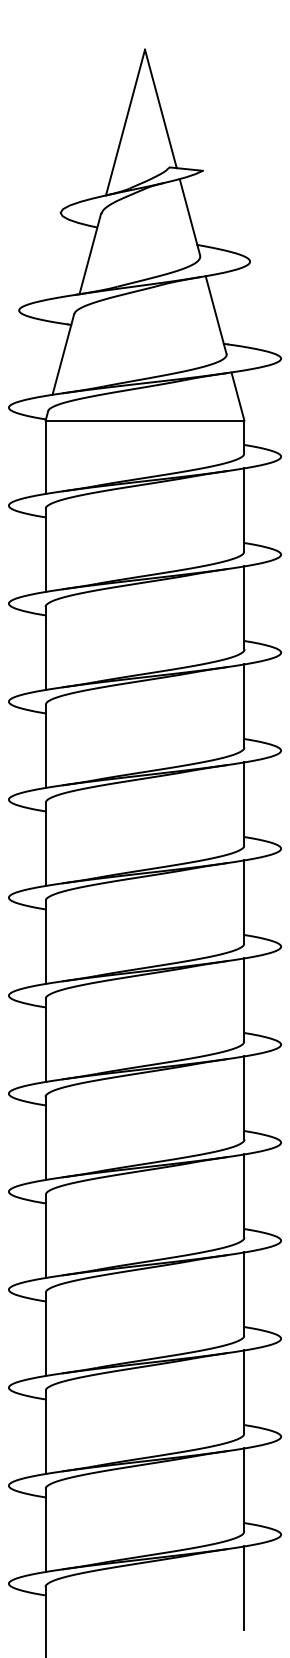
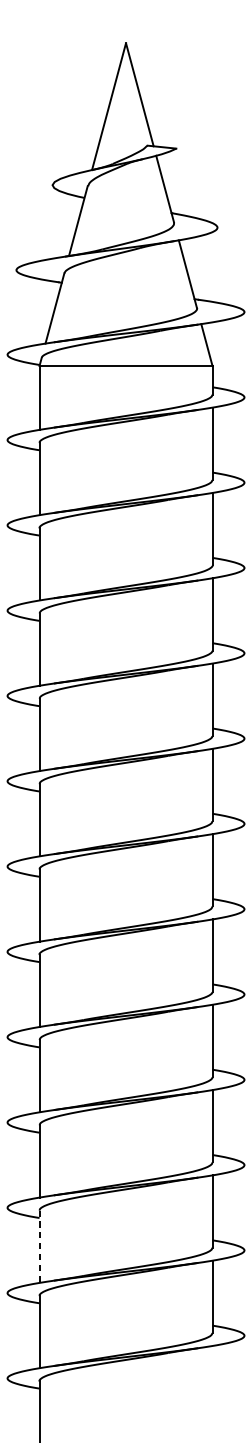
line: (45, 1432) -> (39, 1246), solid -> dashed
line: (244, 1587) -> (212, 1381), removed

